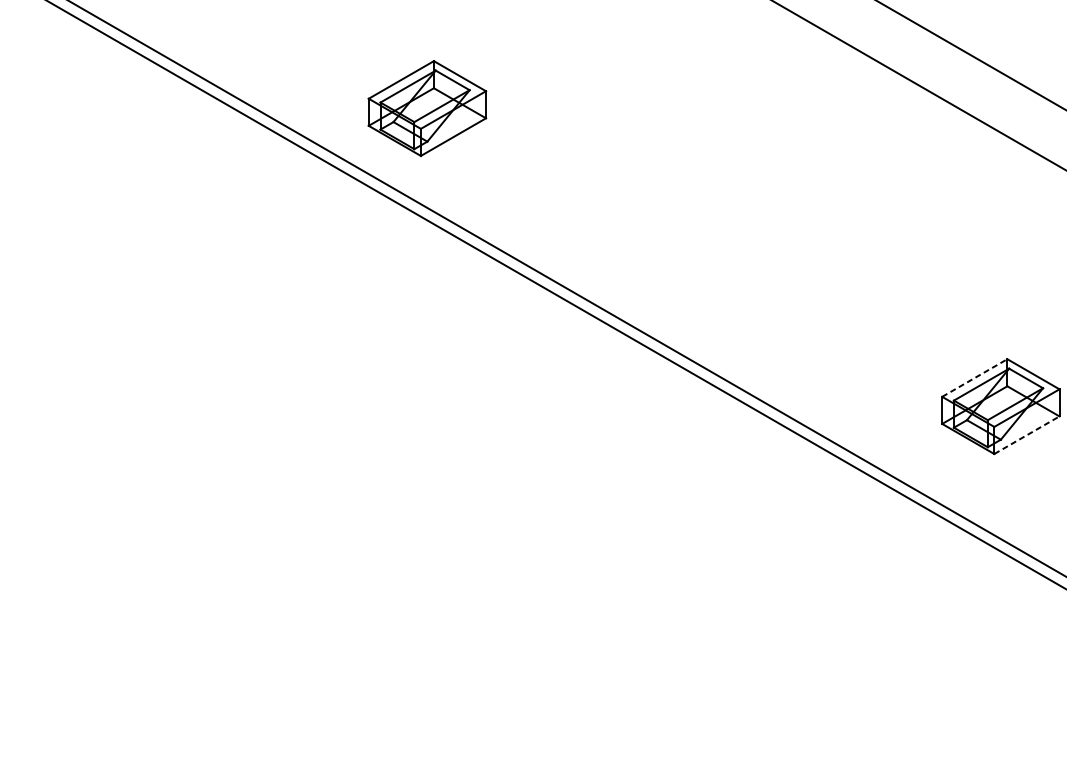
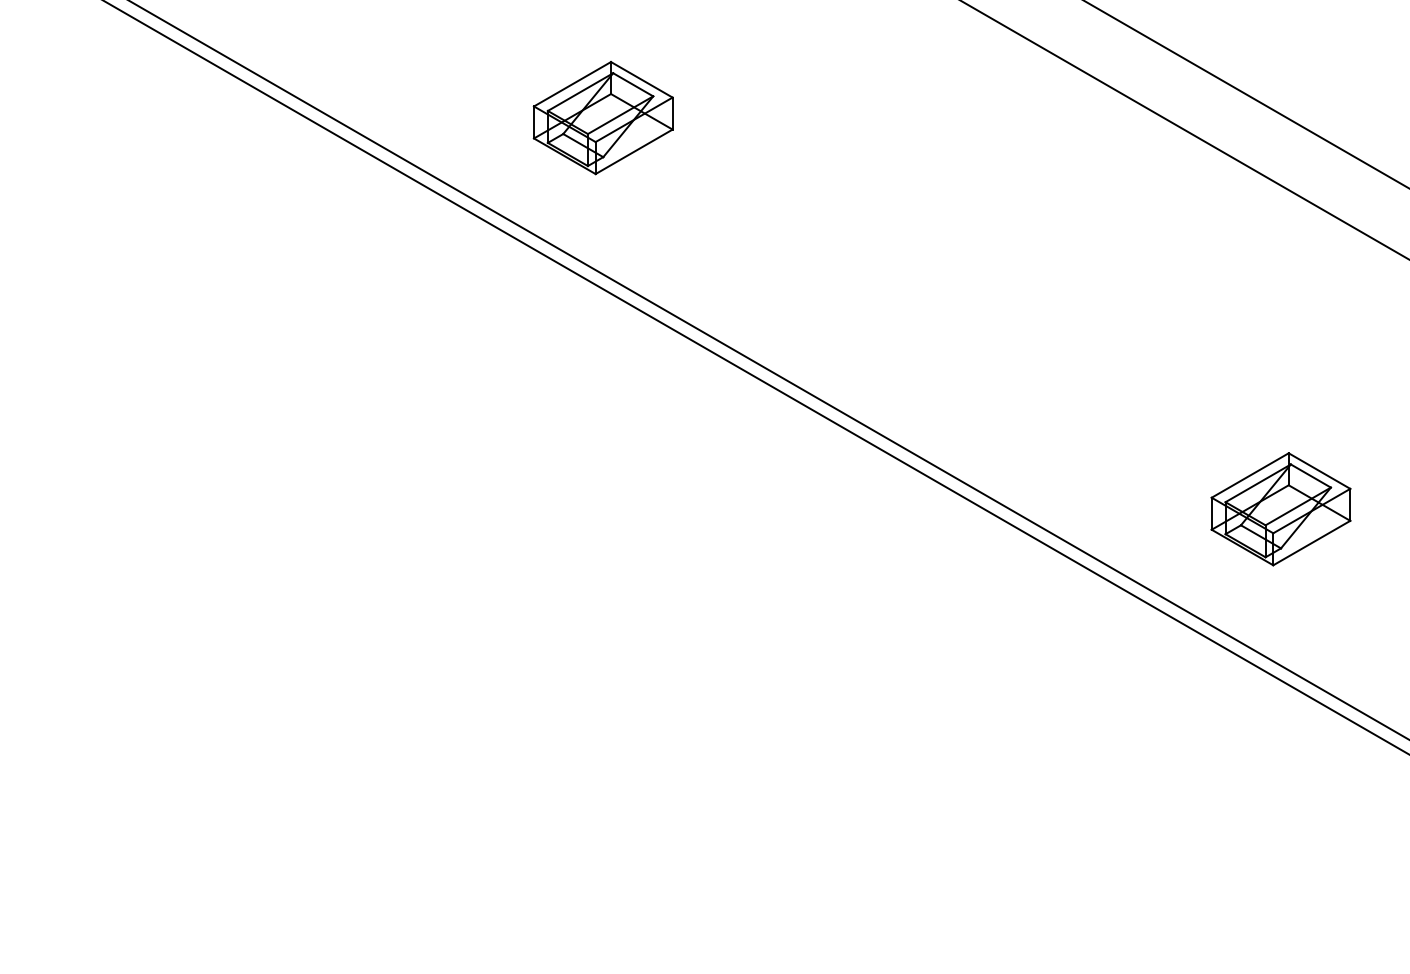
part: (426, 108) -> (602, 118), moved
line: (975, 378) -> (1250, 475), dashed -> solid
line: (1027, 434) -> (1312, 542), dashed -> solid

